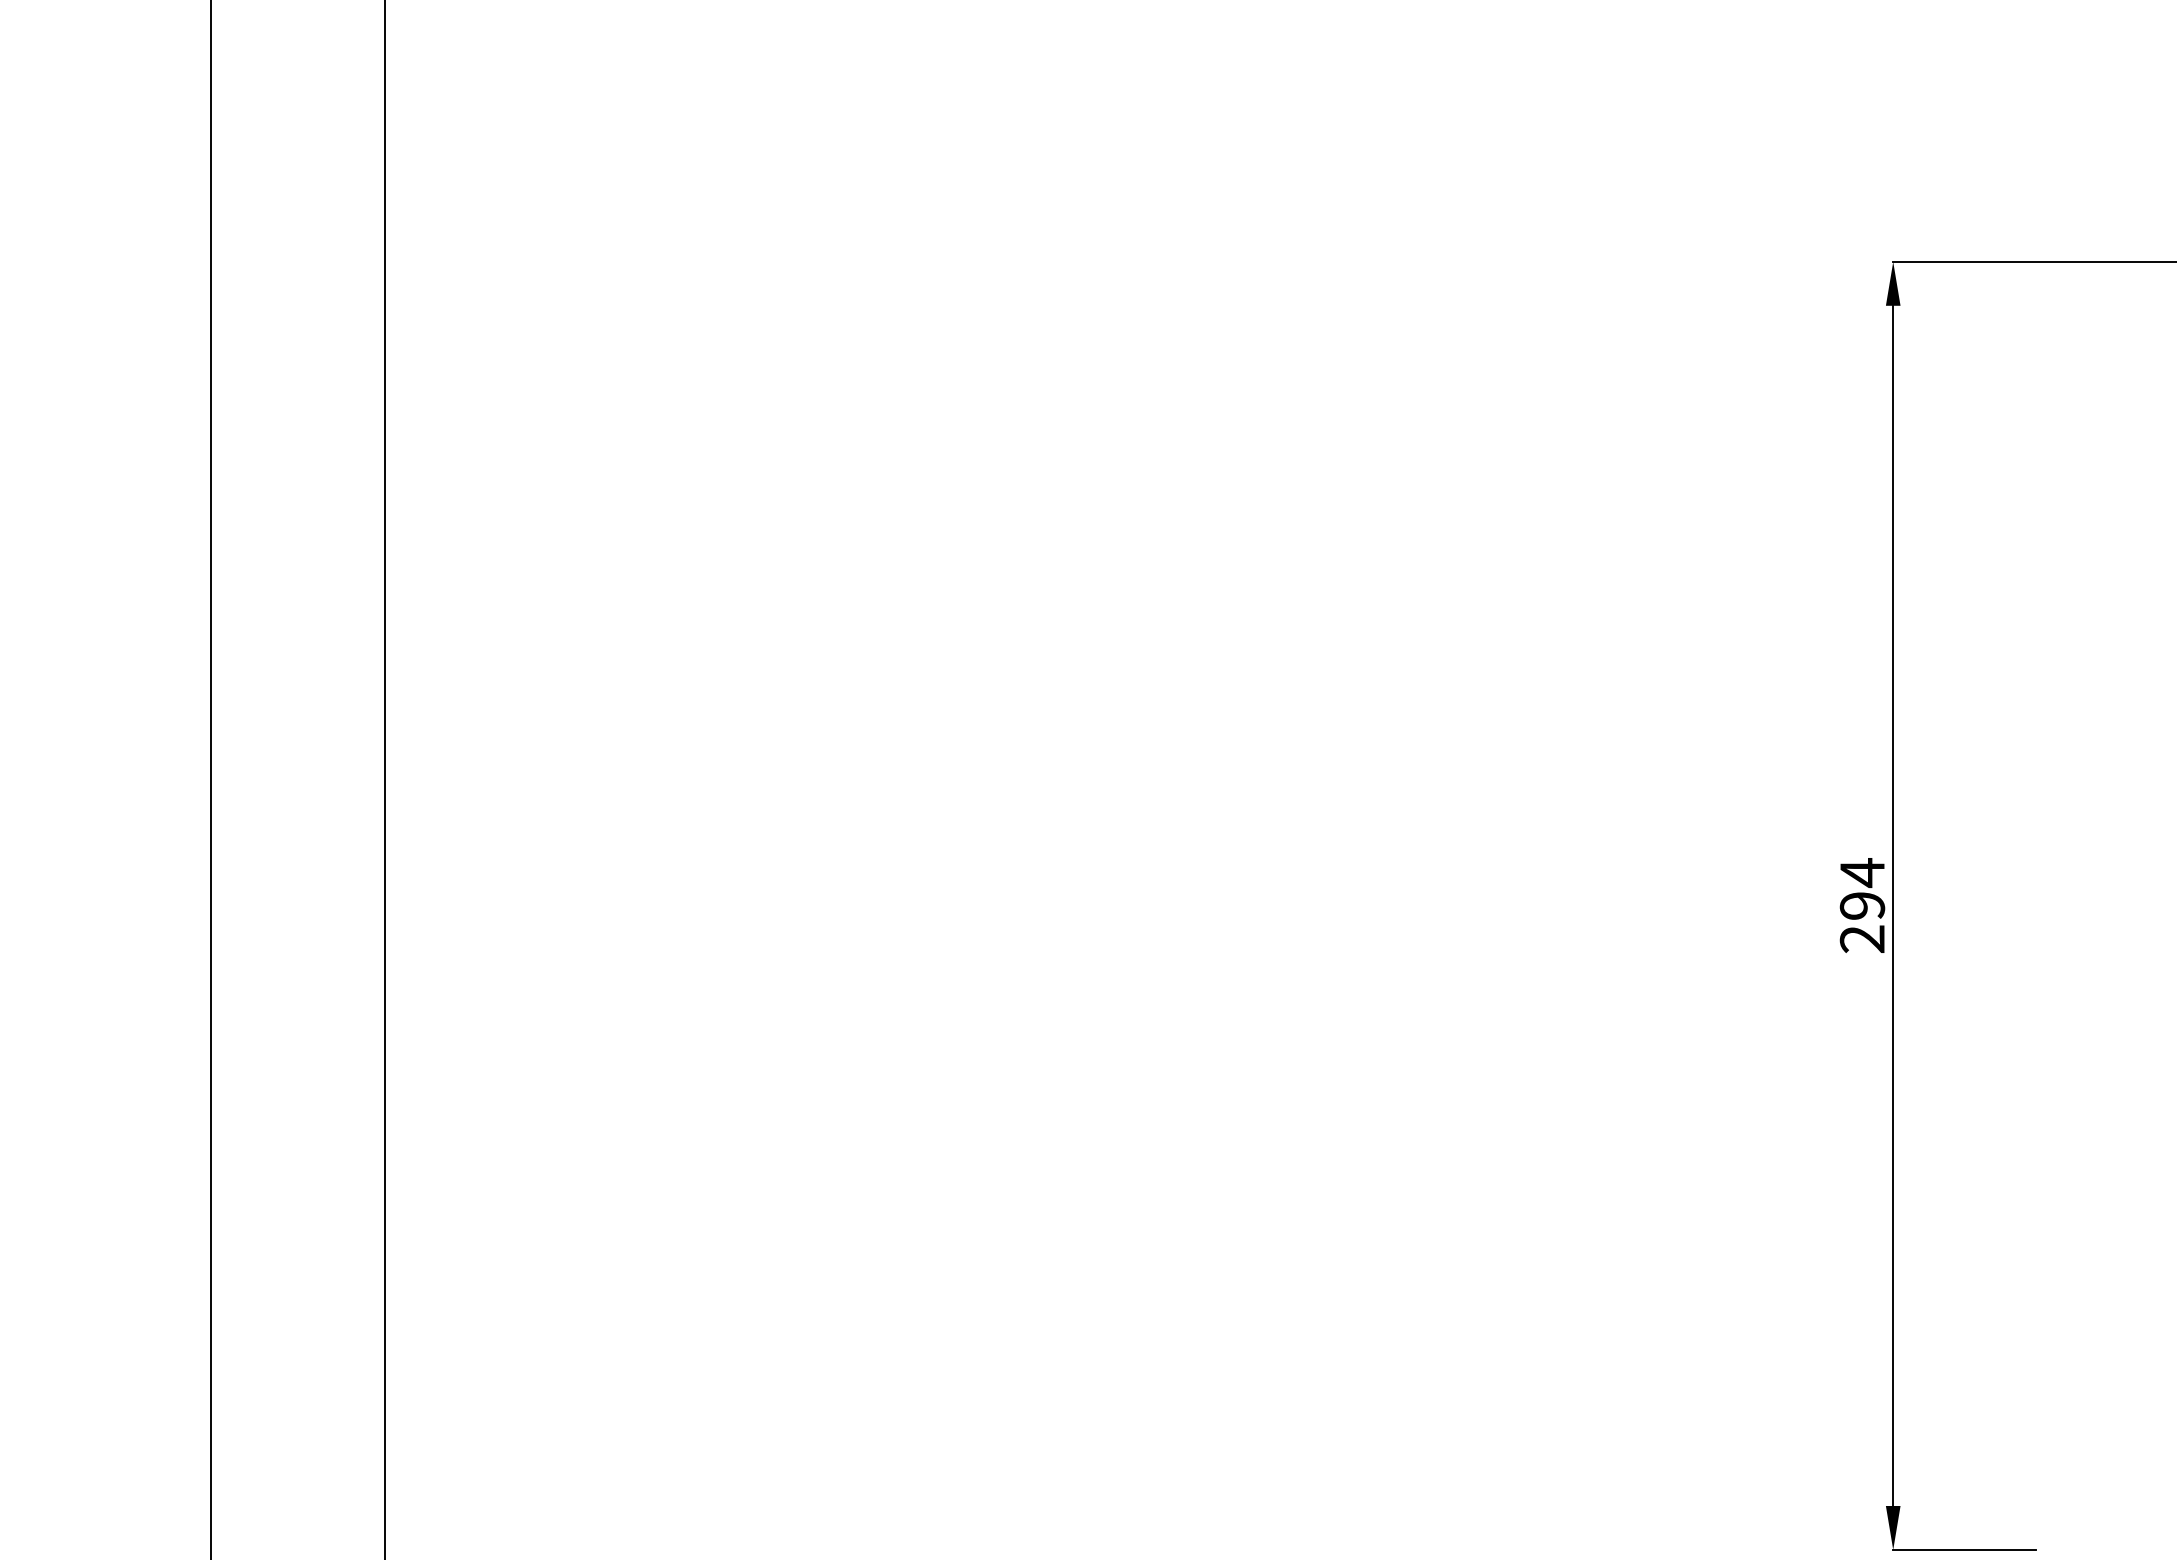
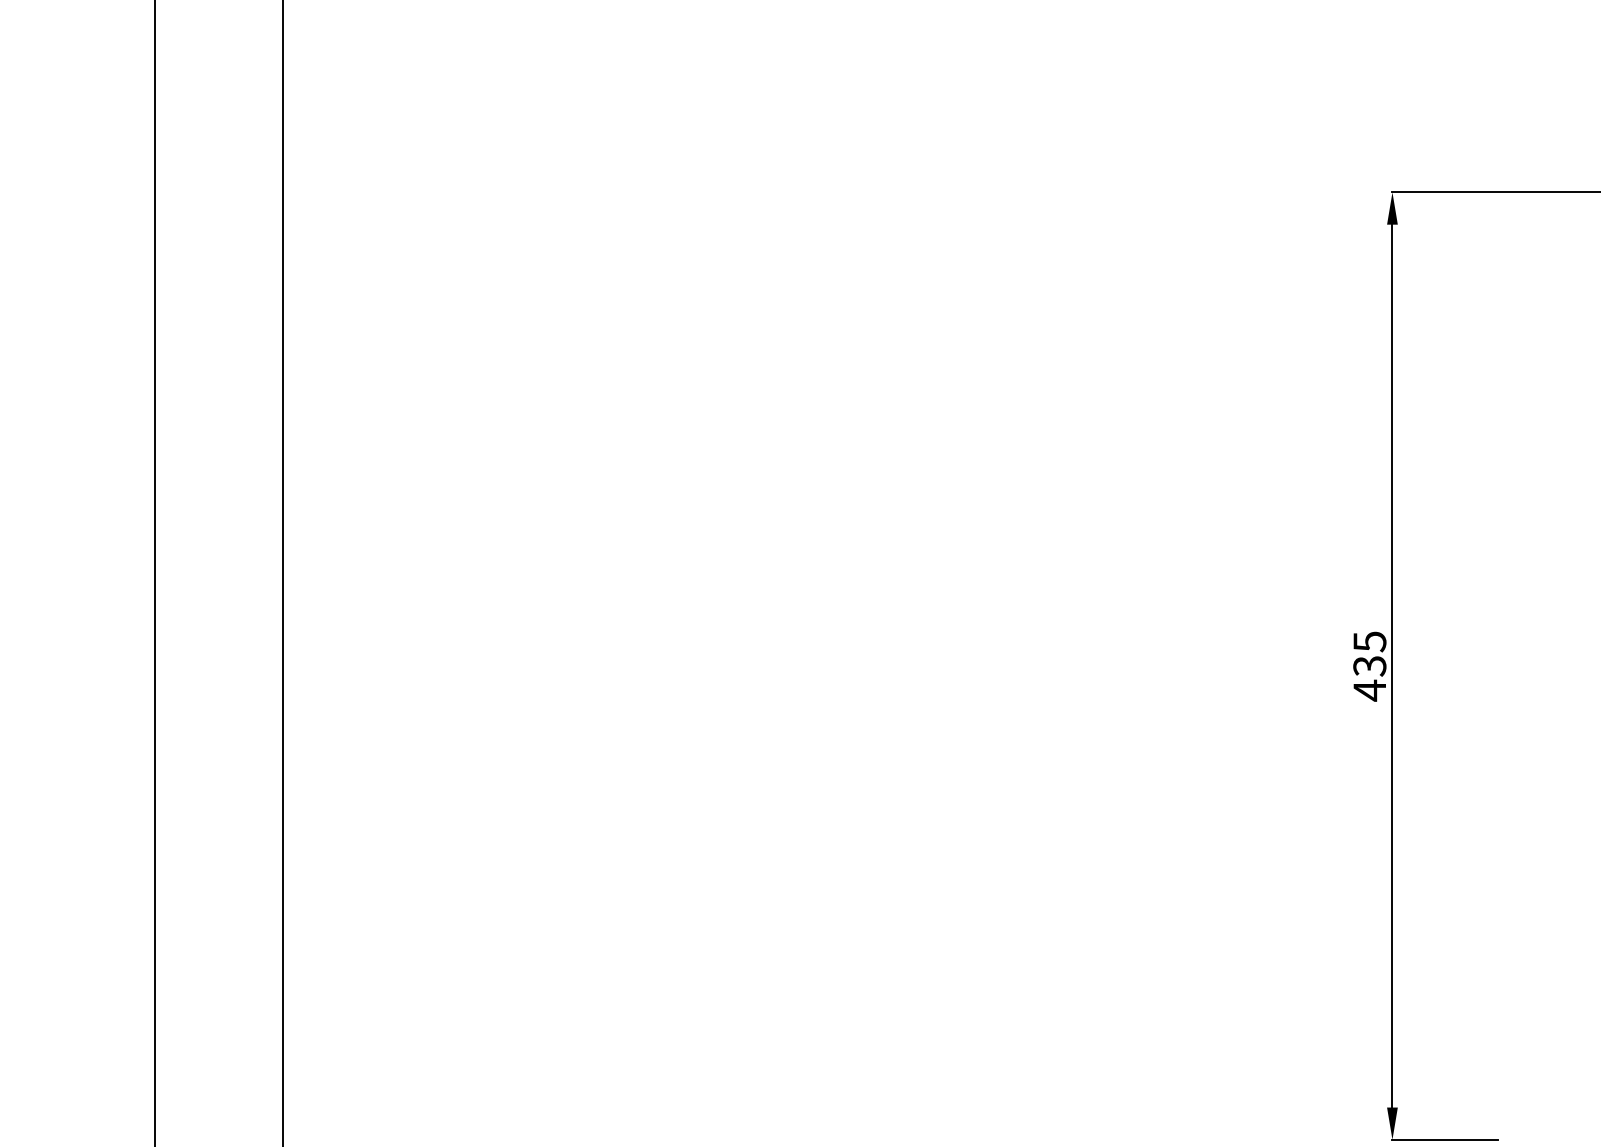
text: (1862, 906) -> (1369, 666), 294 -> 435

